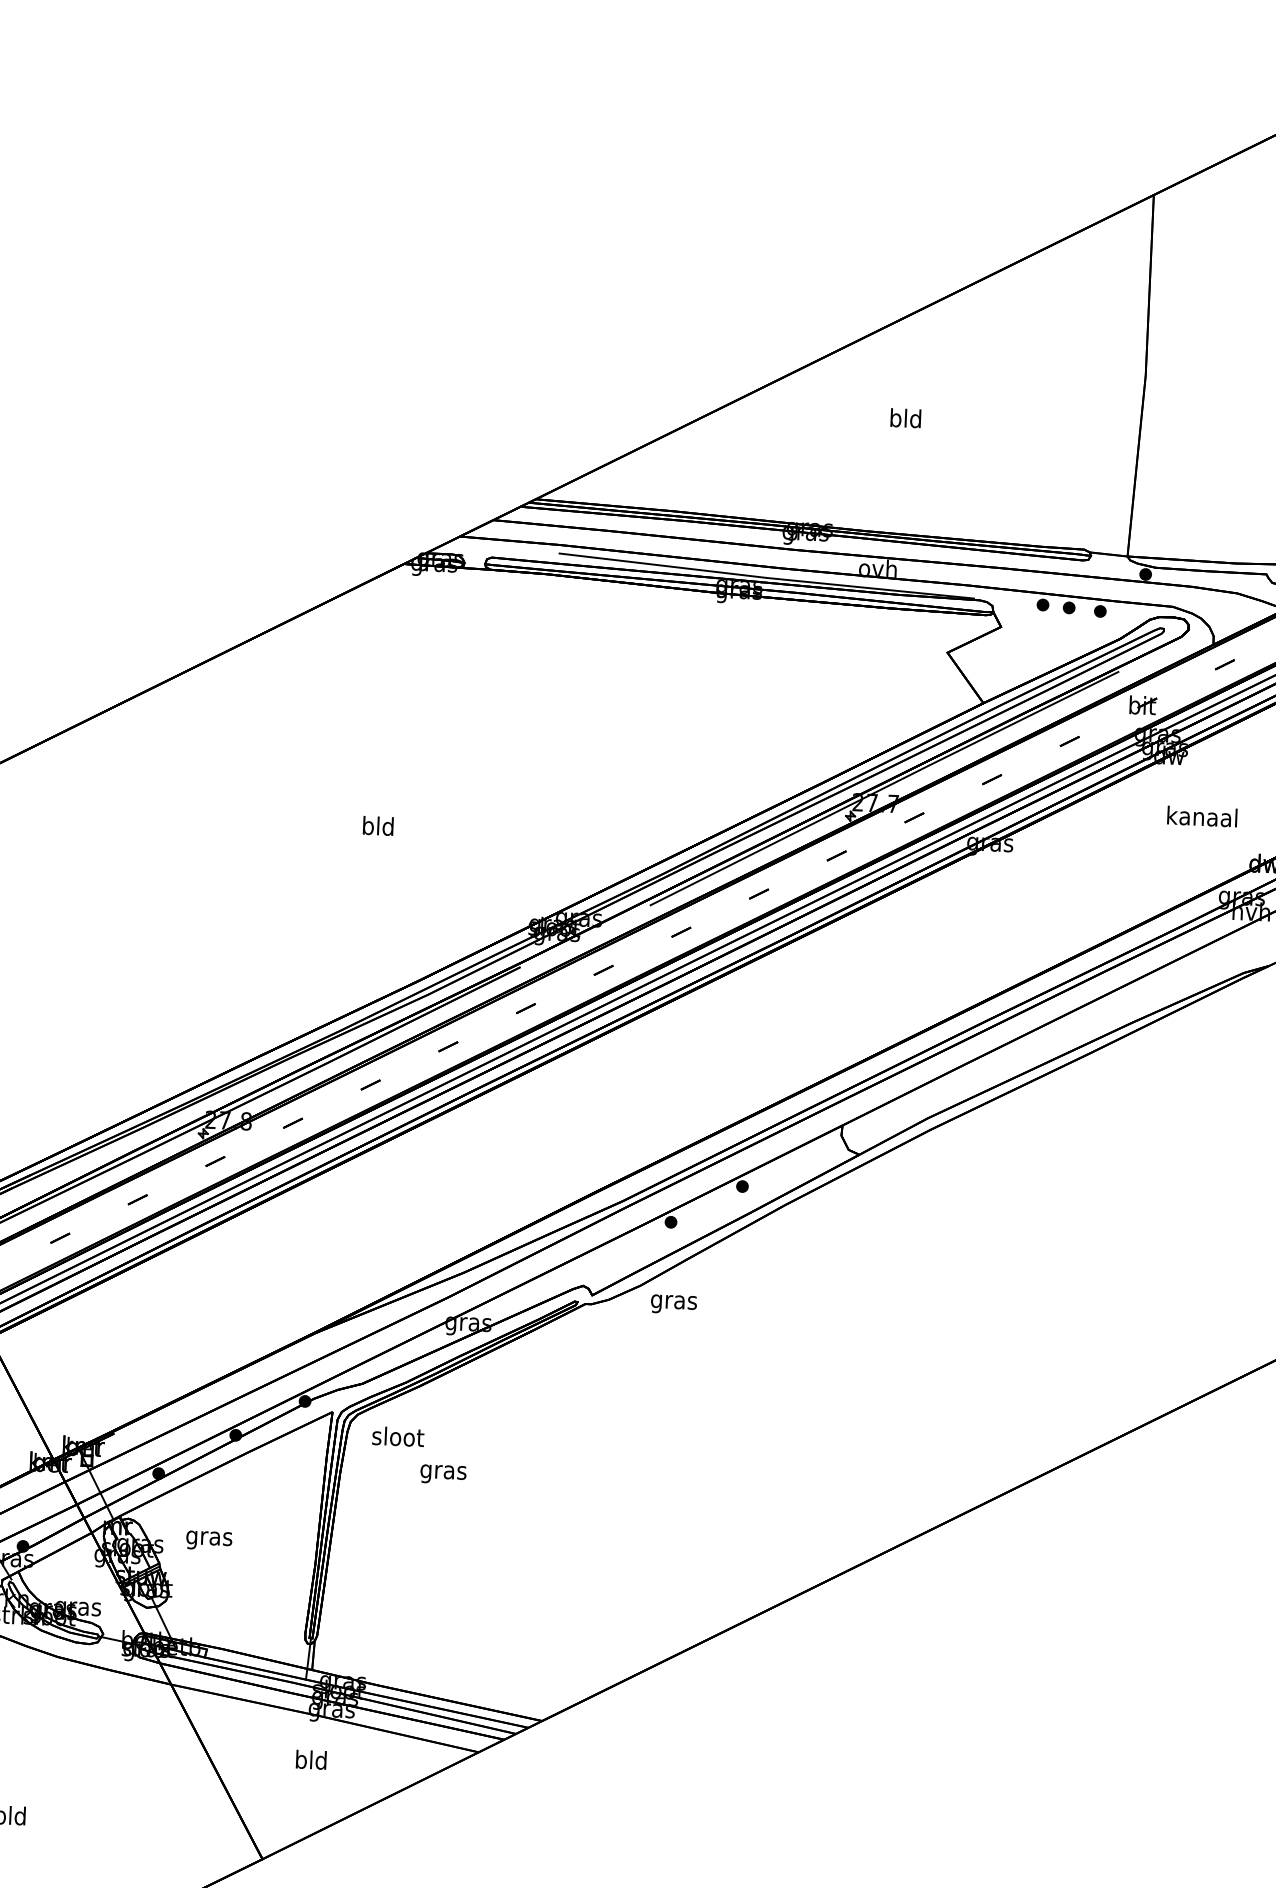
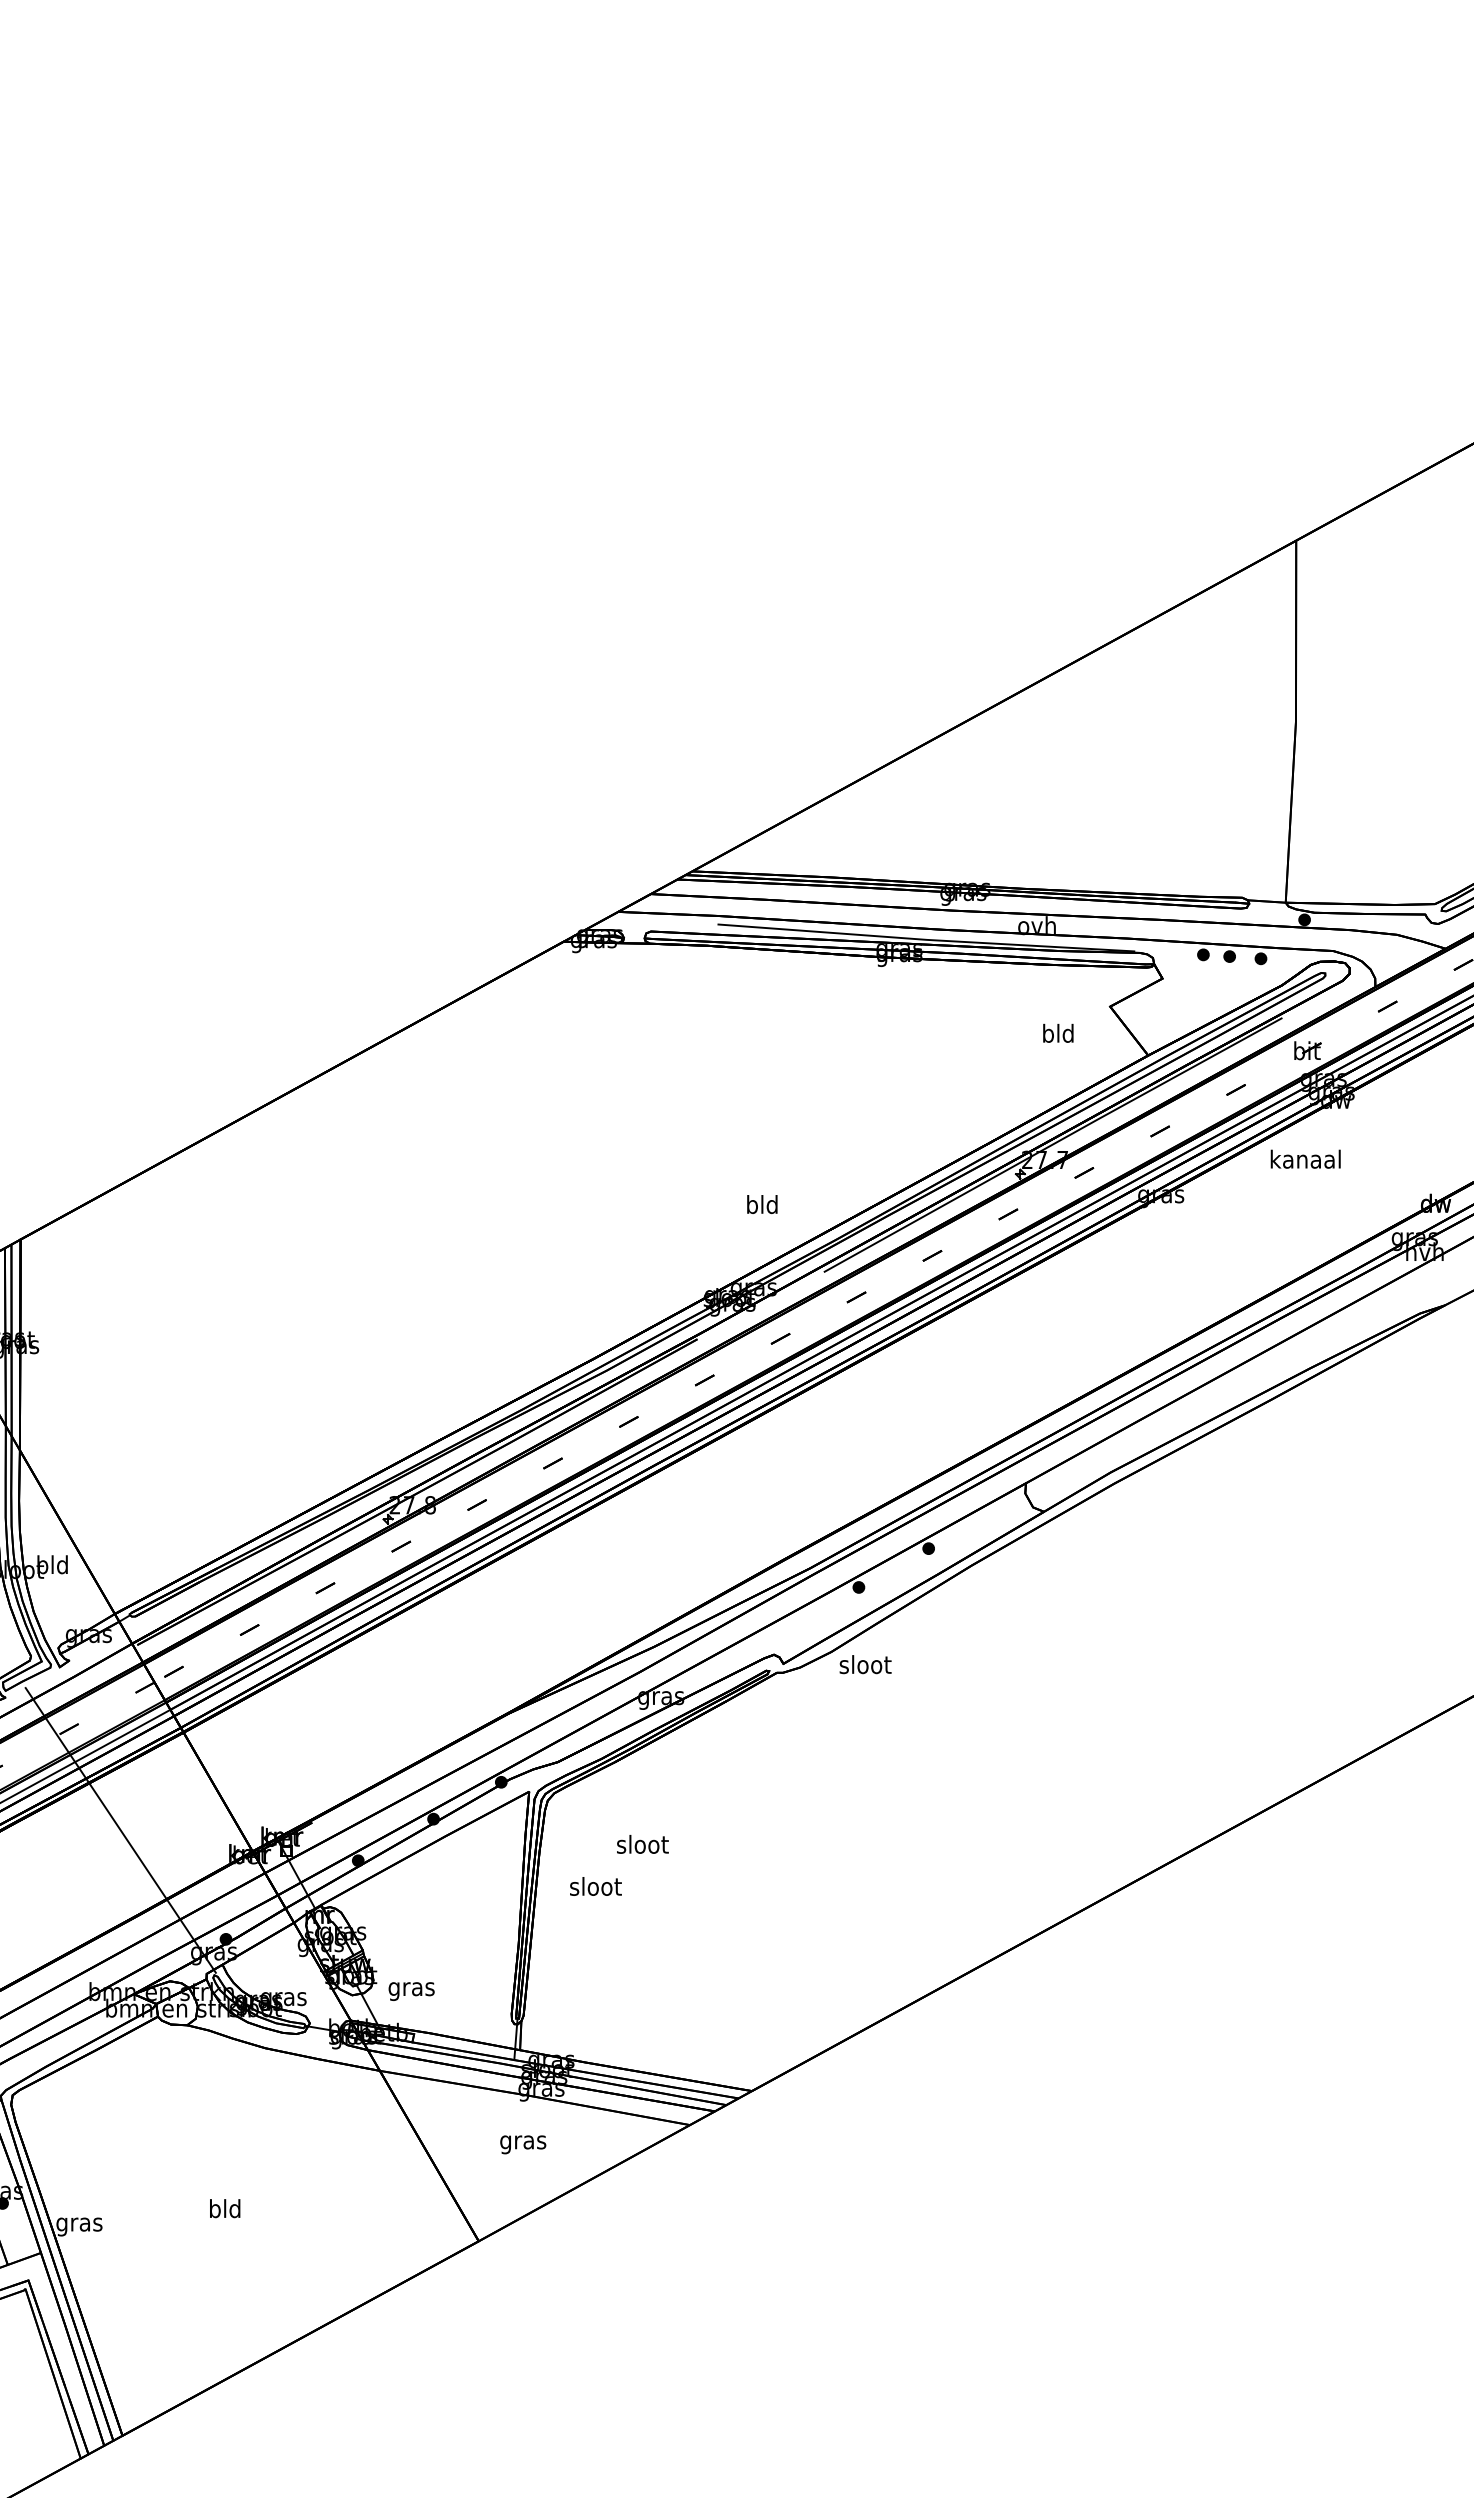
text: (906, 417) -> (1058, 1032), moved
text: (1202, 815) -> (1305, 1158), moved
text: (378, 826) -> (762, 1204), moved
text: (674, 1301) -> (865, 1666), gras -> sloot
text: (397, 1436) -> (595, 1886), moved
text: (443, 1471) -> (642, 1846), gras -> sloot
text: (209, 1540) -> (411, 1991), moved
text: (311, 1762) -> (523, 2142), bld -> gras

